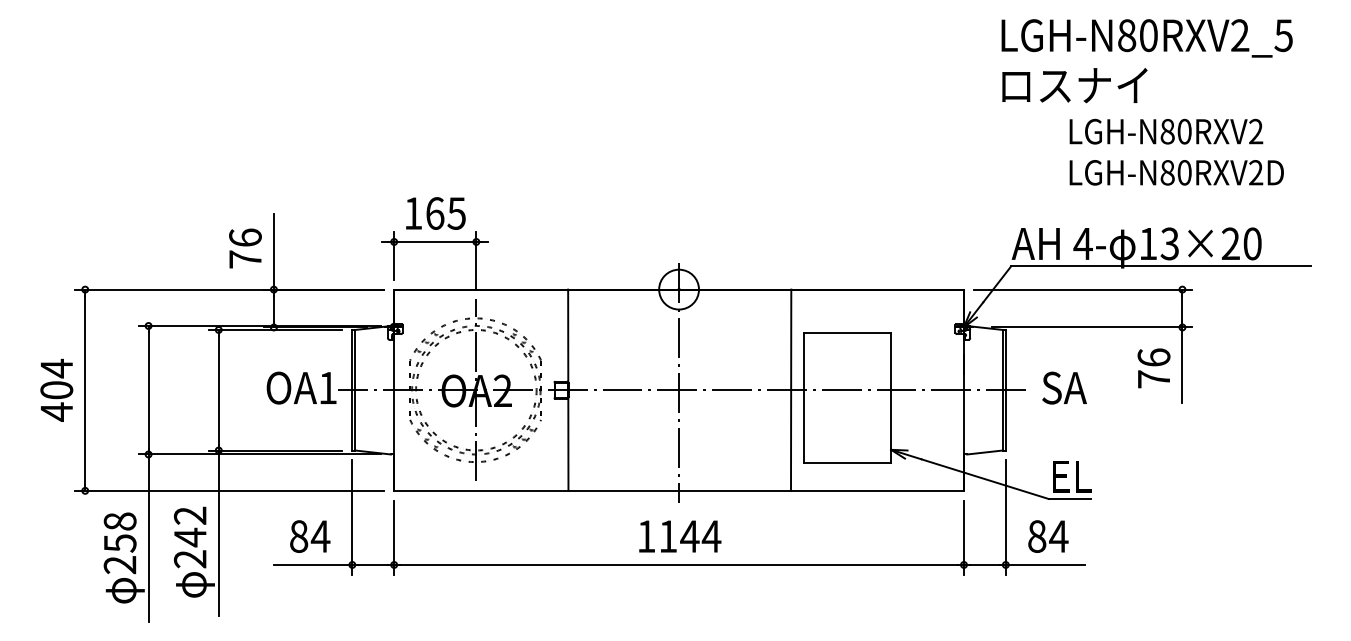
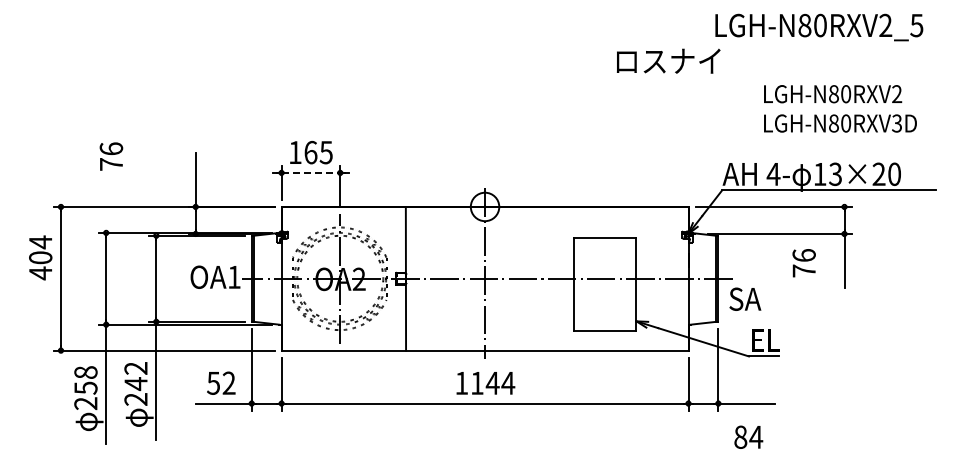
text: (1074, 84) -> (668, 60), moved
text: (1256, 172) -> (897, 123), LGH-N80RXV2D -> LGH-N80RXV3D
line: (436, 241) -> (311, 172), solid -> dashed
text: (245, 248) -> (111, 156), moved
text: (1153, 368) -> (803, 263), moved
text: (1064, 387) -> (745, 298), moved
text: (56, 389) -> (40, 257), moved
line: (790, 389) -> (564, 278), removed
text: (309, 535) -> (221, 382), 84 -> 52
text: (1048, 535) -> (748, 436), moved

